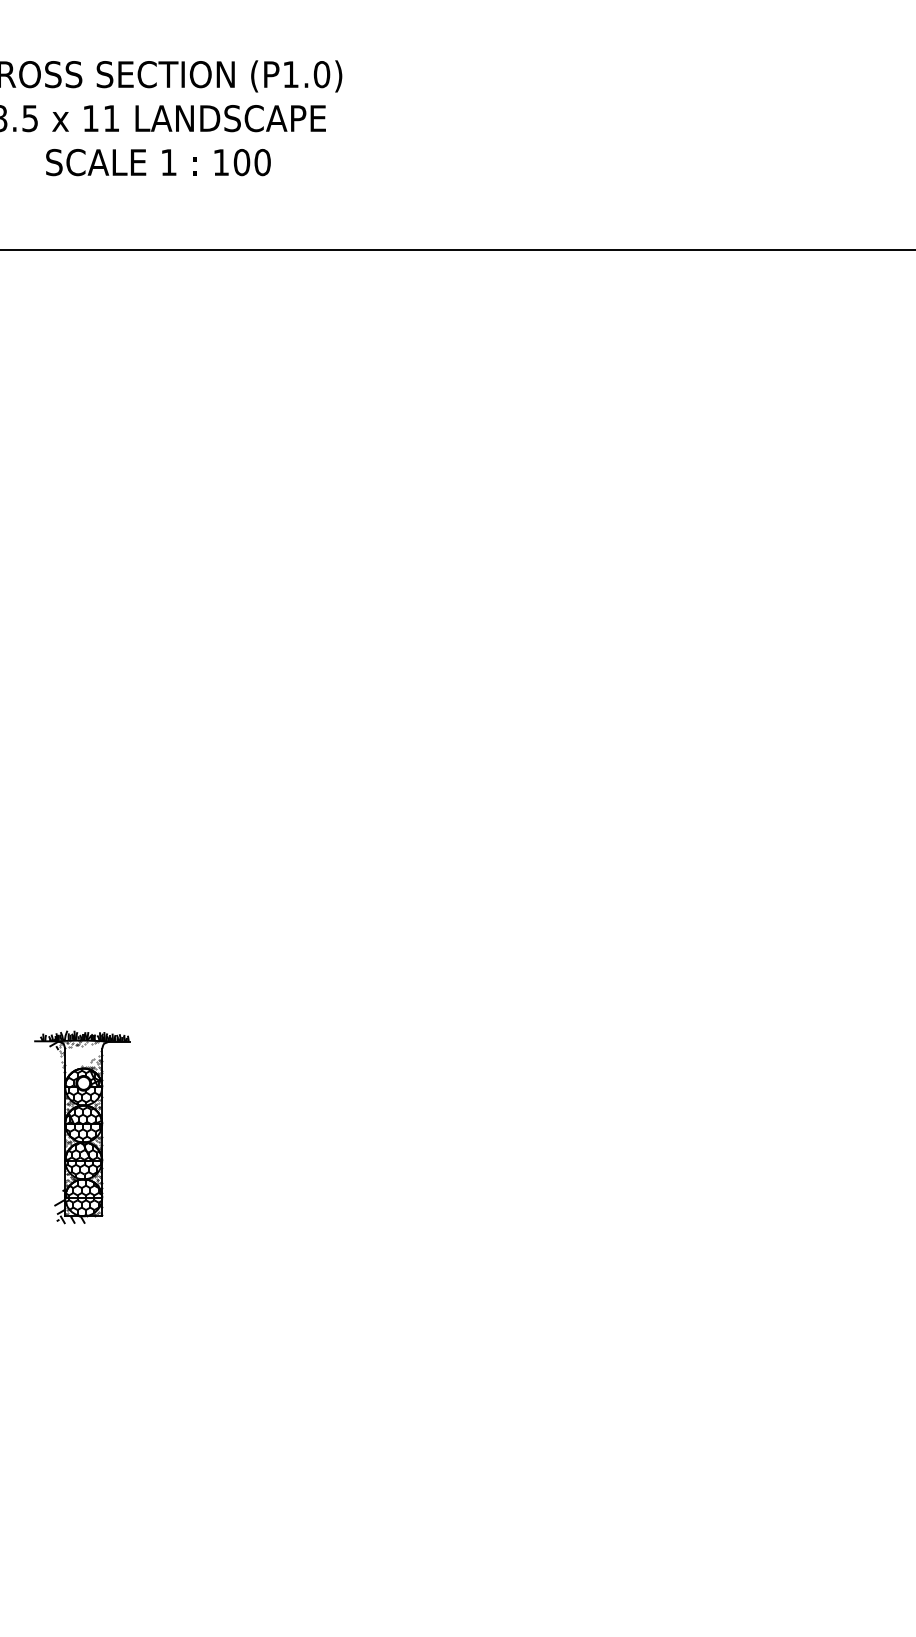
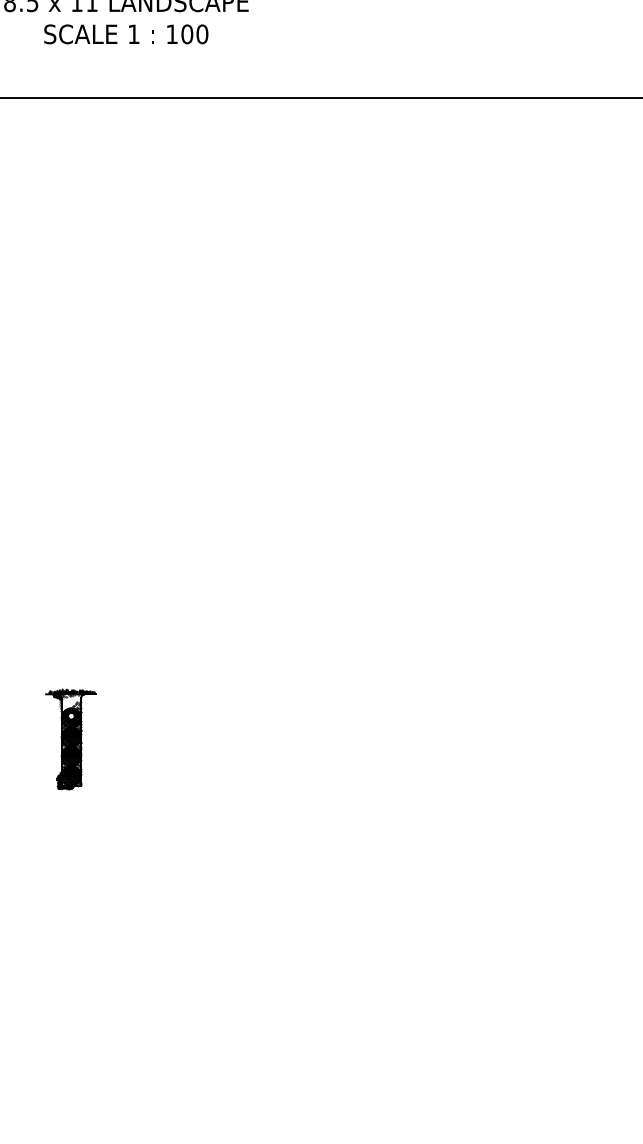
part: (82, 1127) -> (70, 739), size x0.71

